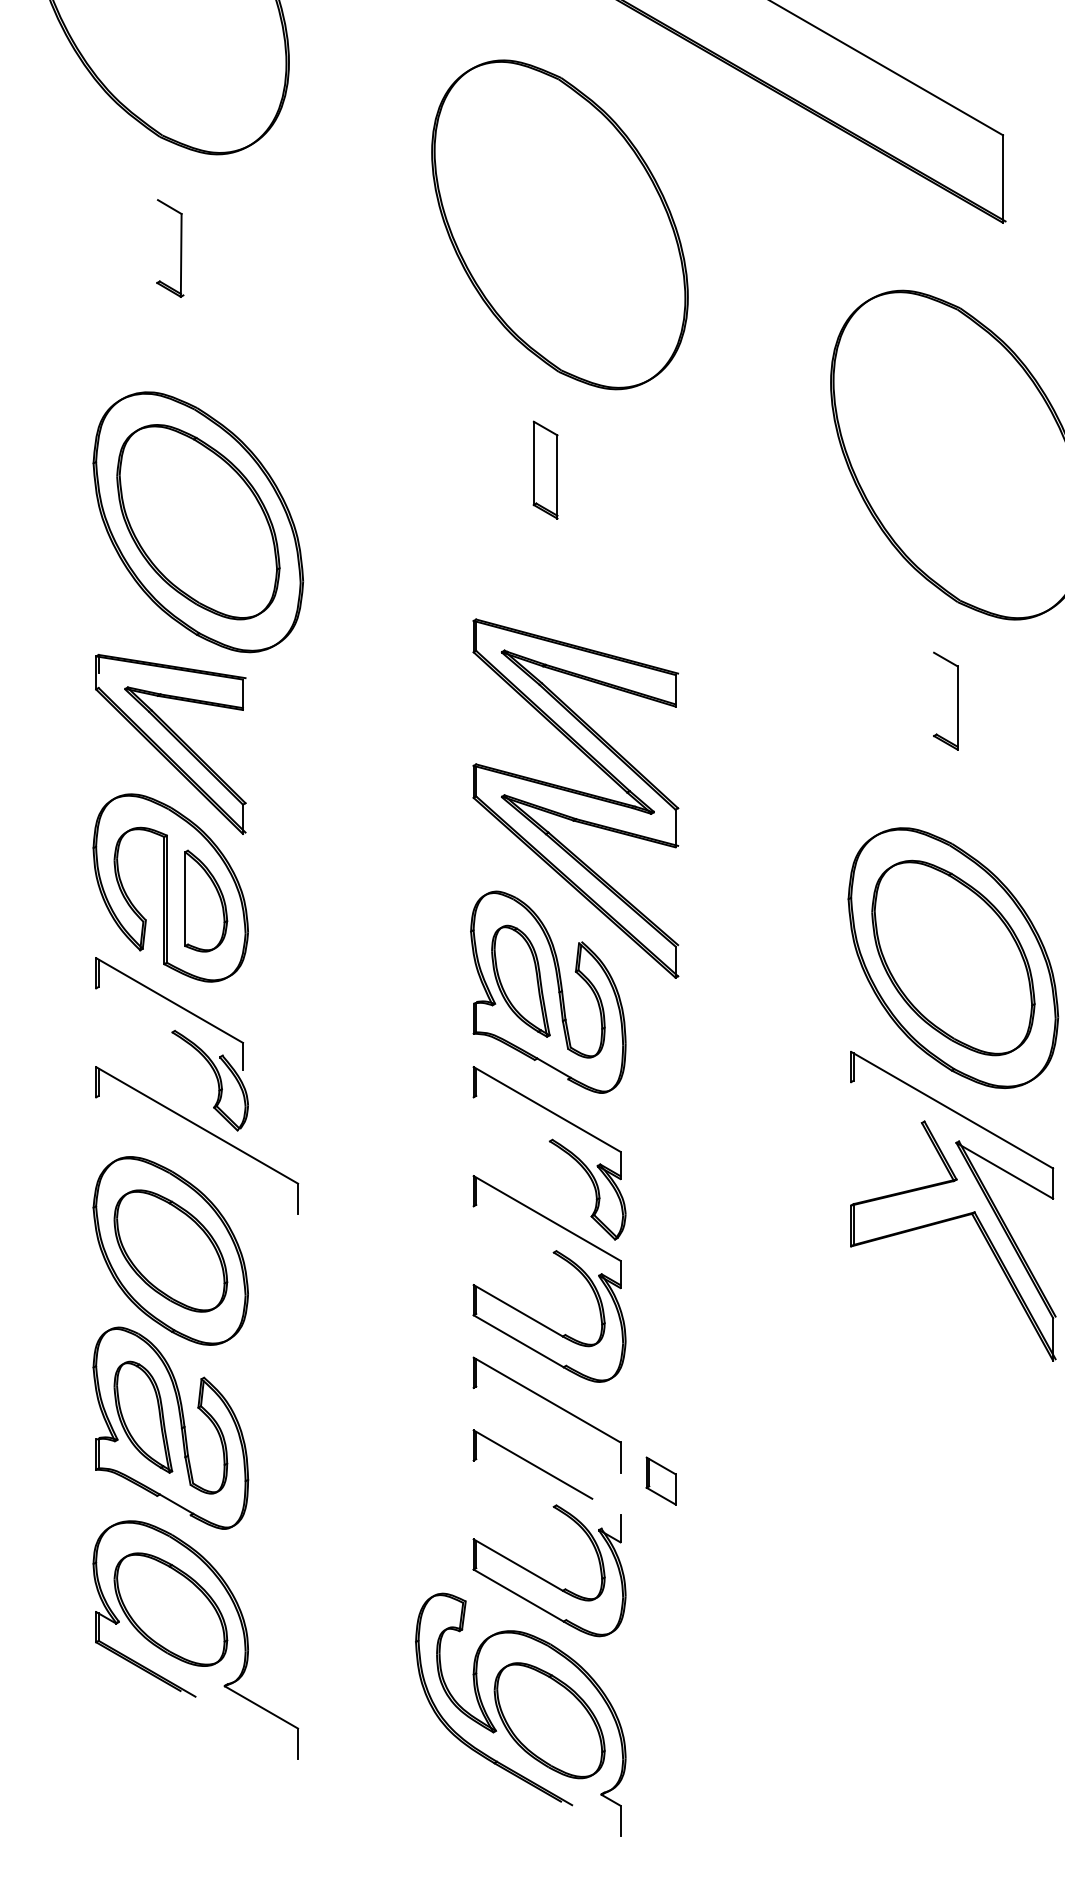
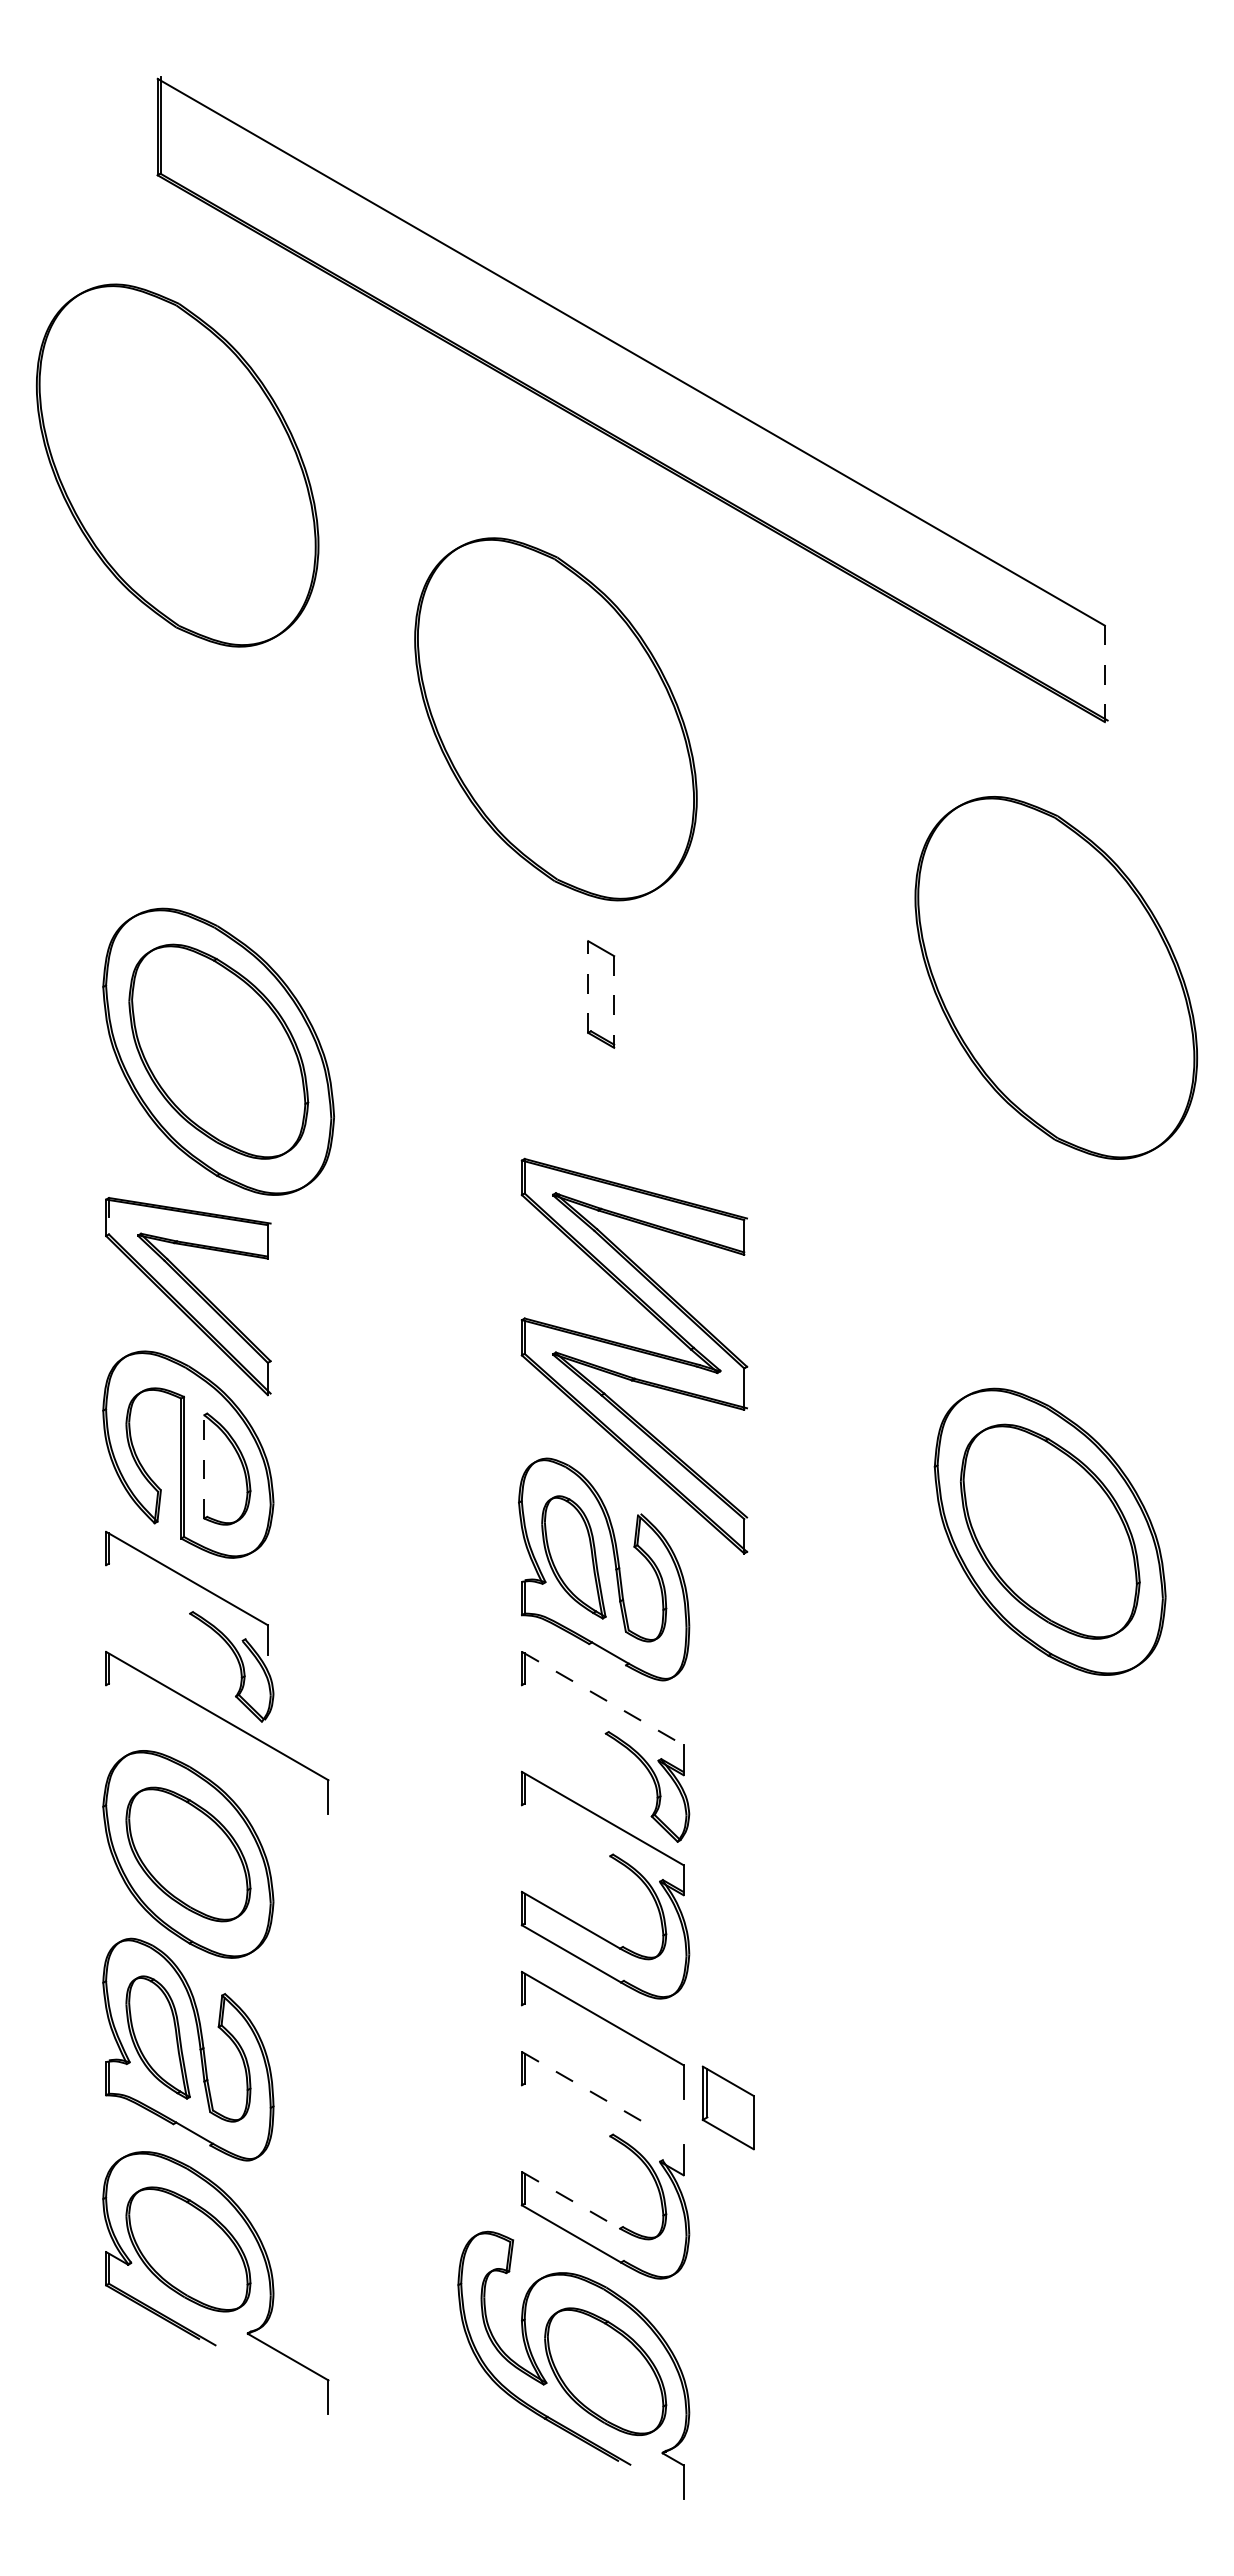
line: (1002, 179) -> (1104, 674), solid -> dashed
part: (559, 225) -> (555, 719), moved
part: (180, 248) -> (199, 750), removed
line: (534, 463) -> (588, 987), solid -> dashed
line: (557, 477) -> (614, 1002), solid -> dashed
part: (957, 700) -> (1054, 1248), removed
line: (185, 898) -> (204, 1466), solid -> dashed
line: (547, 1109) -> (603, 1698), solid -> dashed
part: (955, 1216) -> (1052, 1816), removed
line: (533, 1464) -> (587, 2089), solid -> dashed
part: (661, 1480) -> (728, 2107), size x1.6
line: (518, 1565) -> (571, 2200), solid -> dashed

